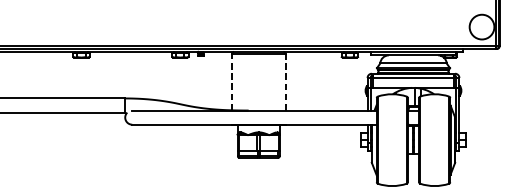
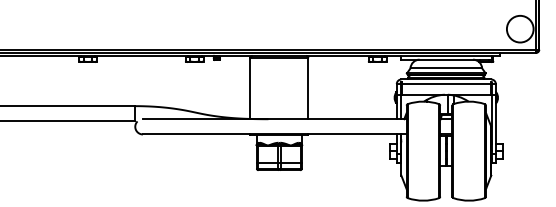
line: (232, 82) -> (250, 88), dashed -> solid
line: (285, 82) -> (308, 88), dashed -> solid

